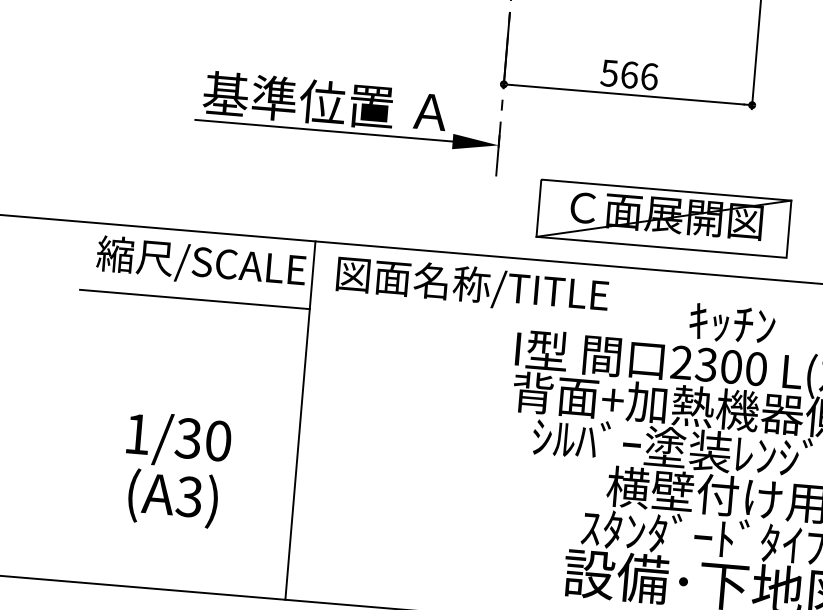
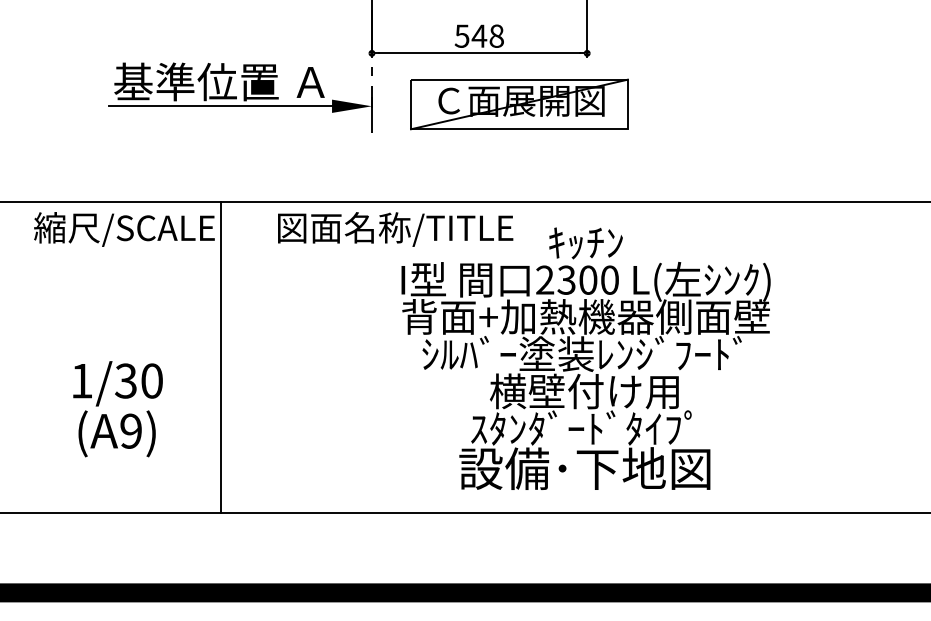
text: (638, 74) -> (487, 35), 566 -> 548
part: (663, 218) -> (519, 104), moved
text: (472, 286) -> (395, 229), moved
line: (194, 299) -> (121, 260), removed
text: (188, 495) -> (130, 430), (A3) -> (A9)

